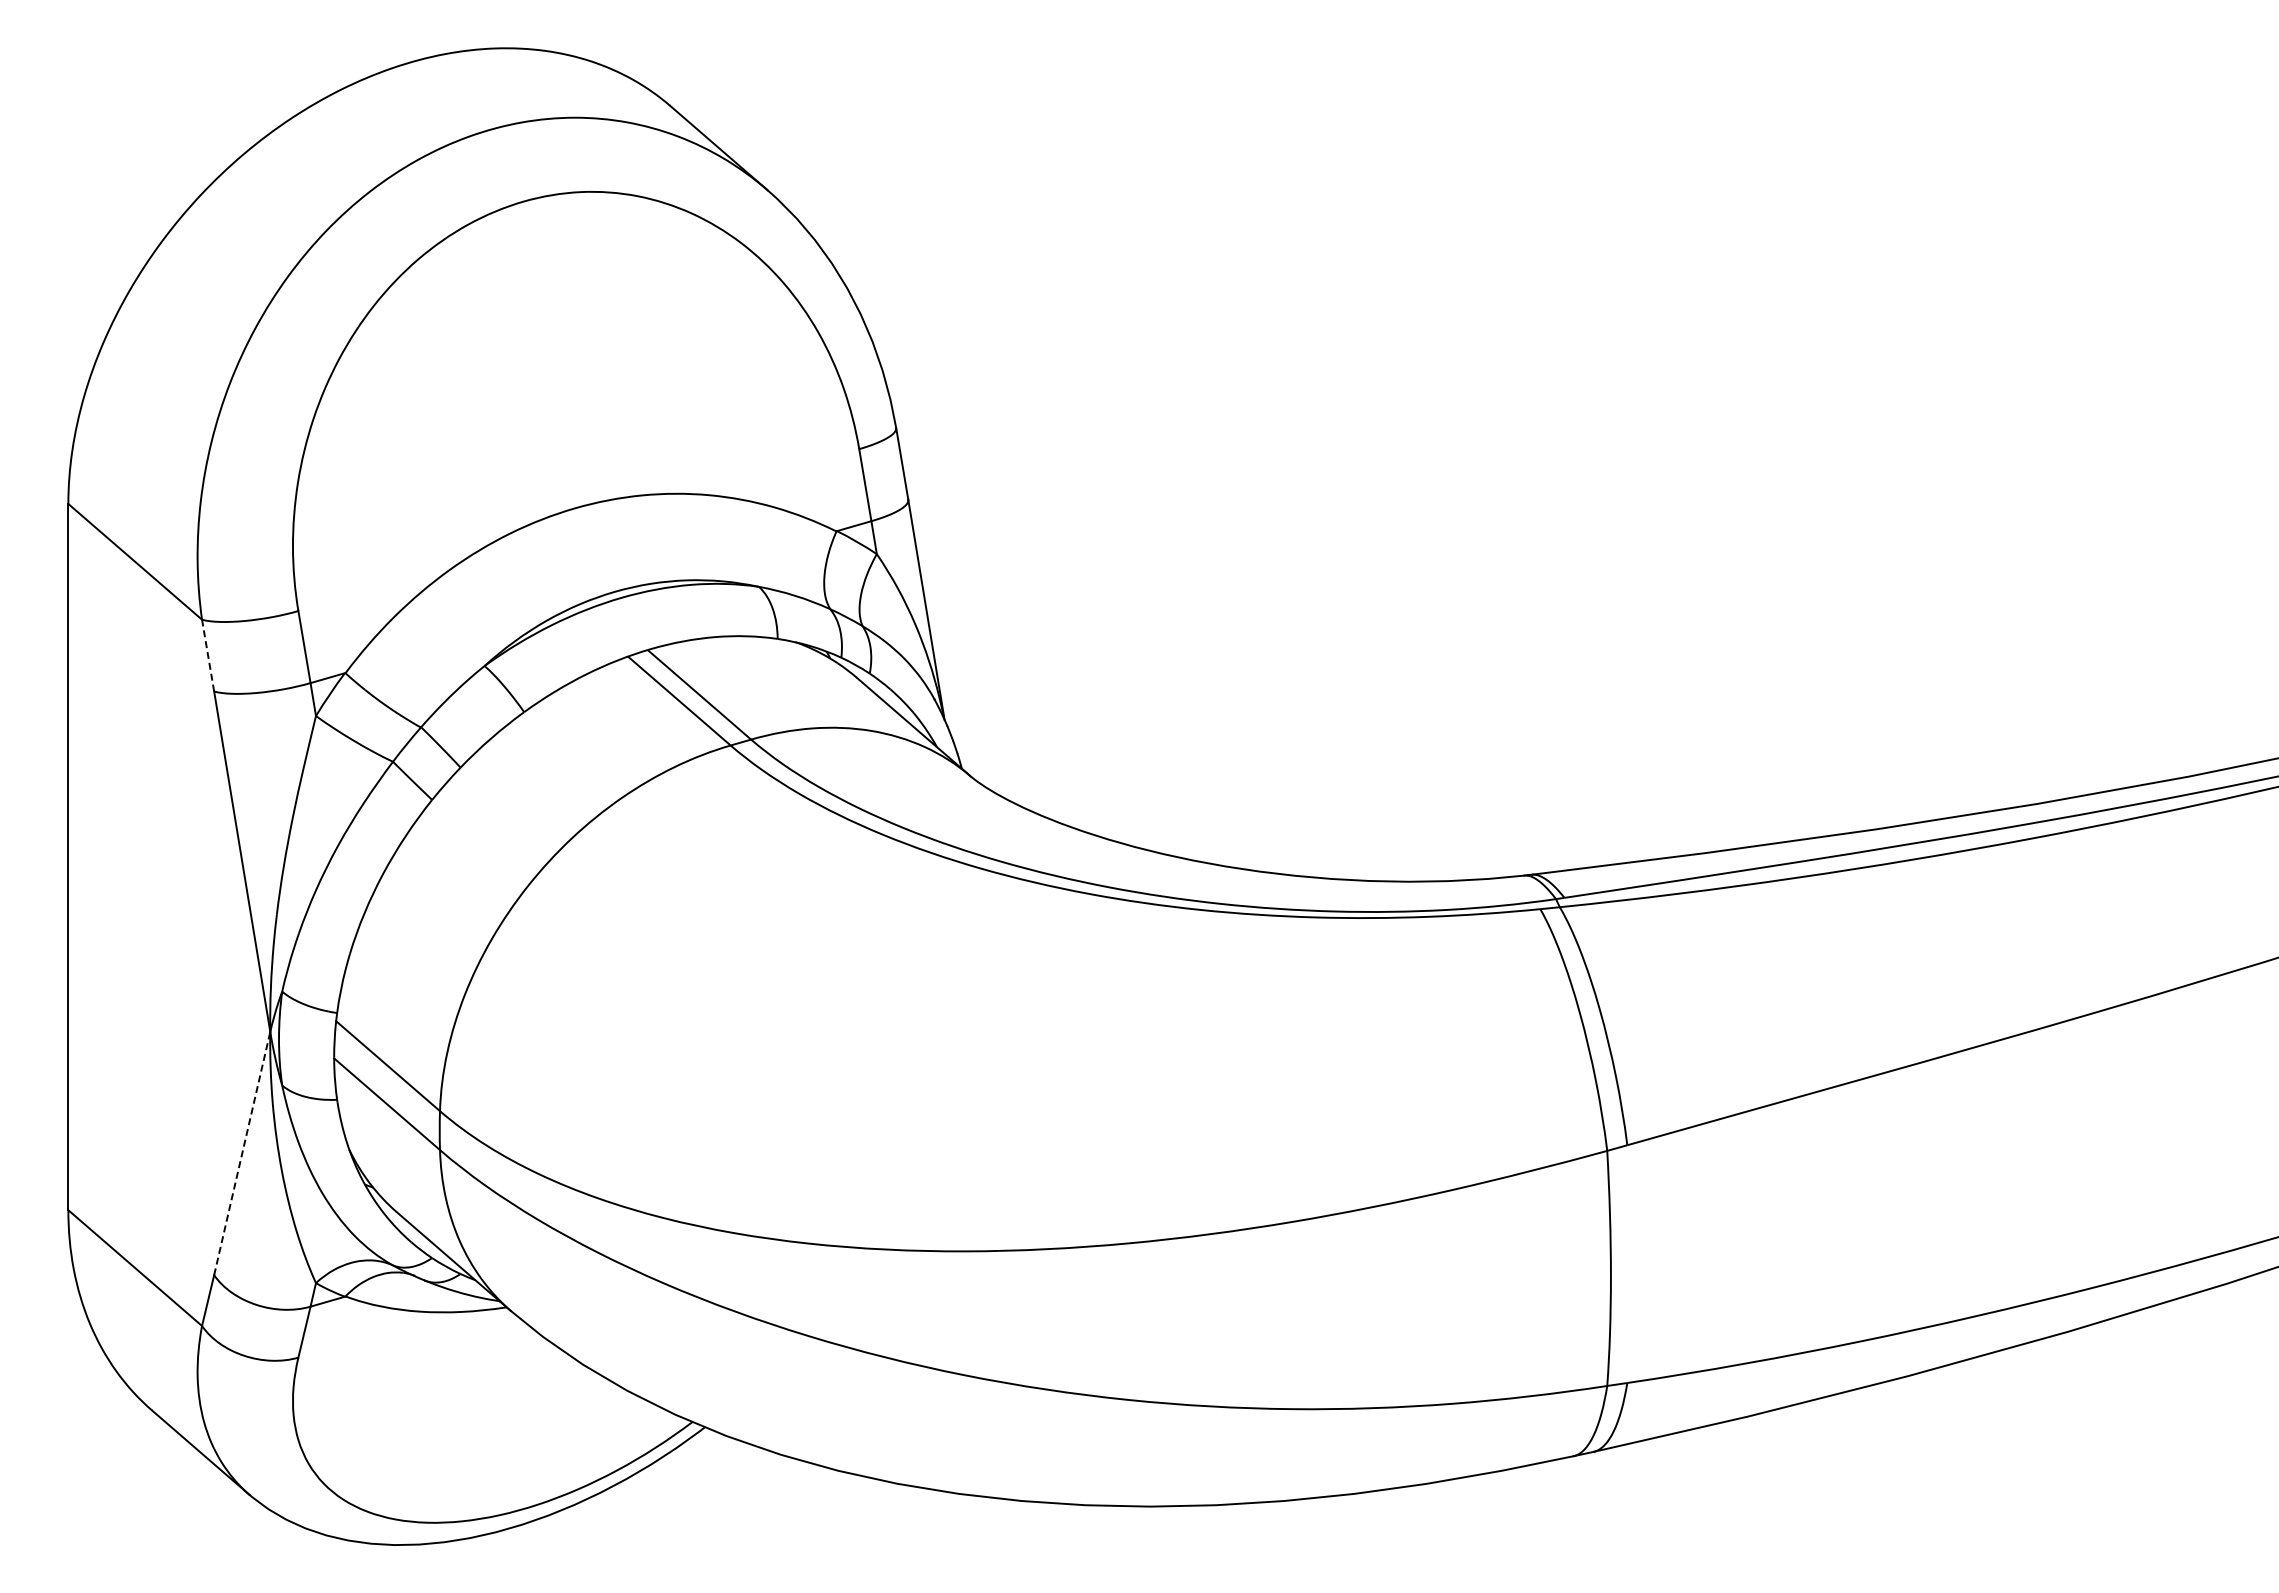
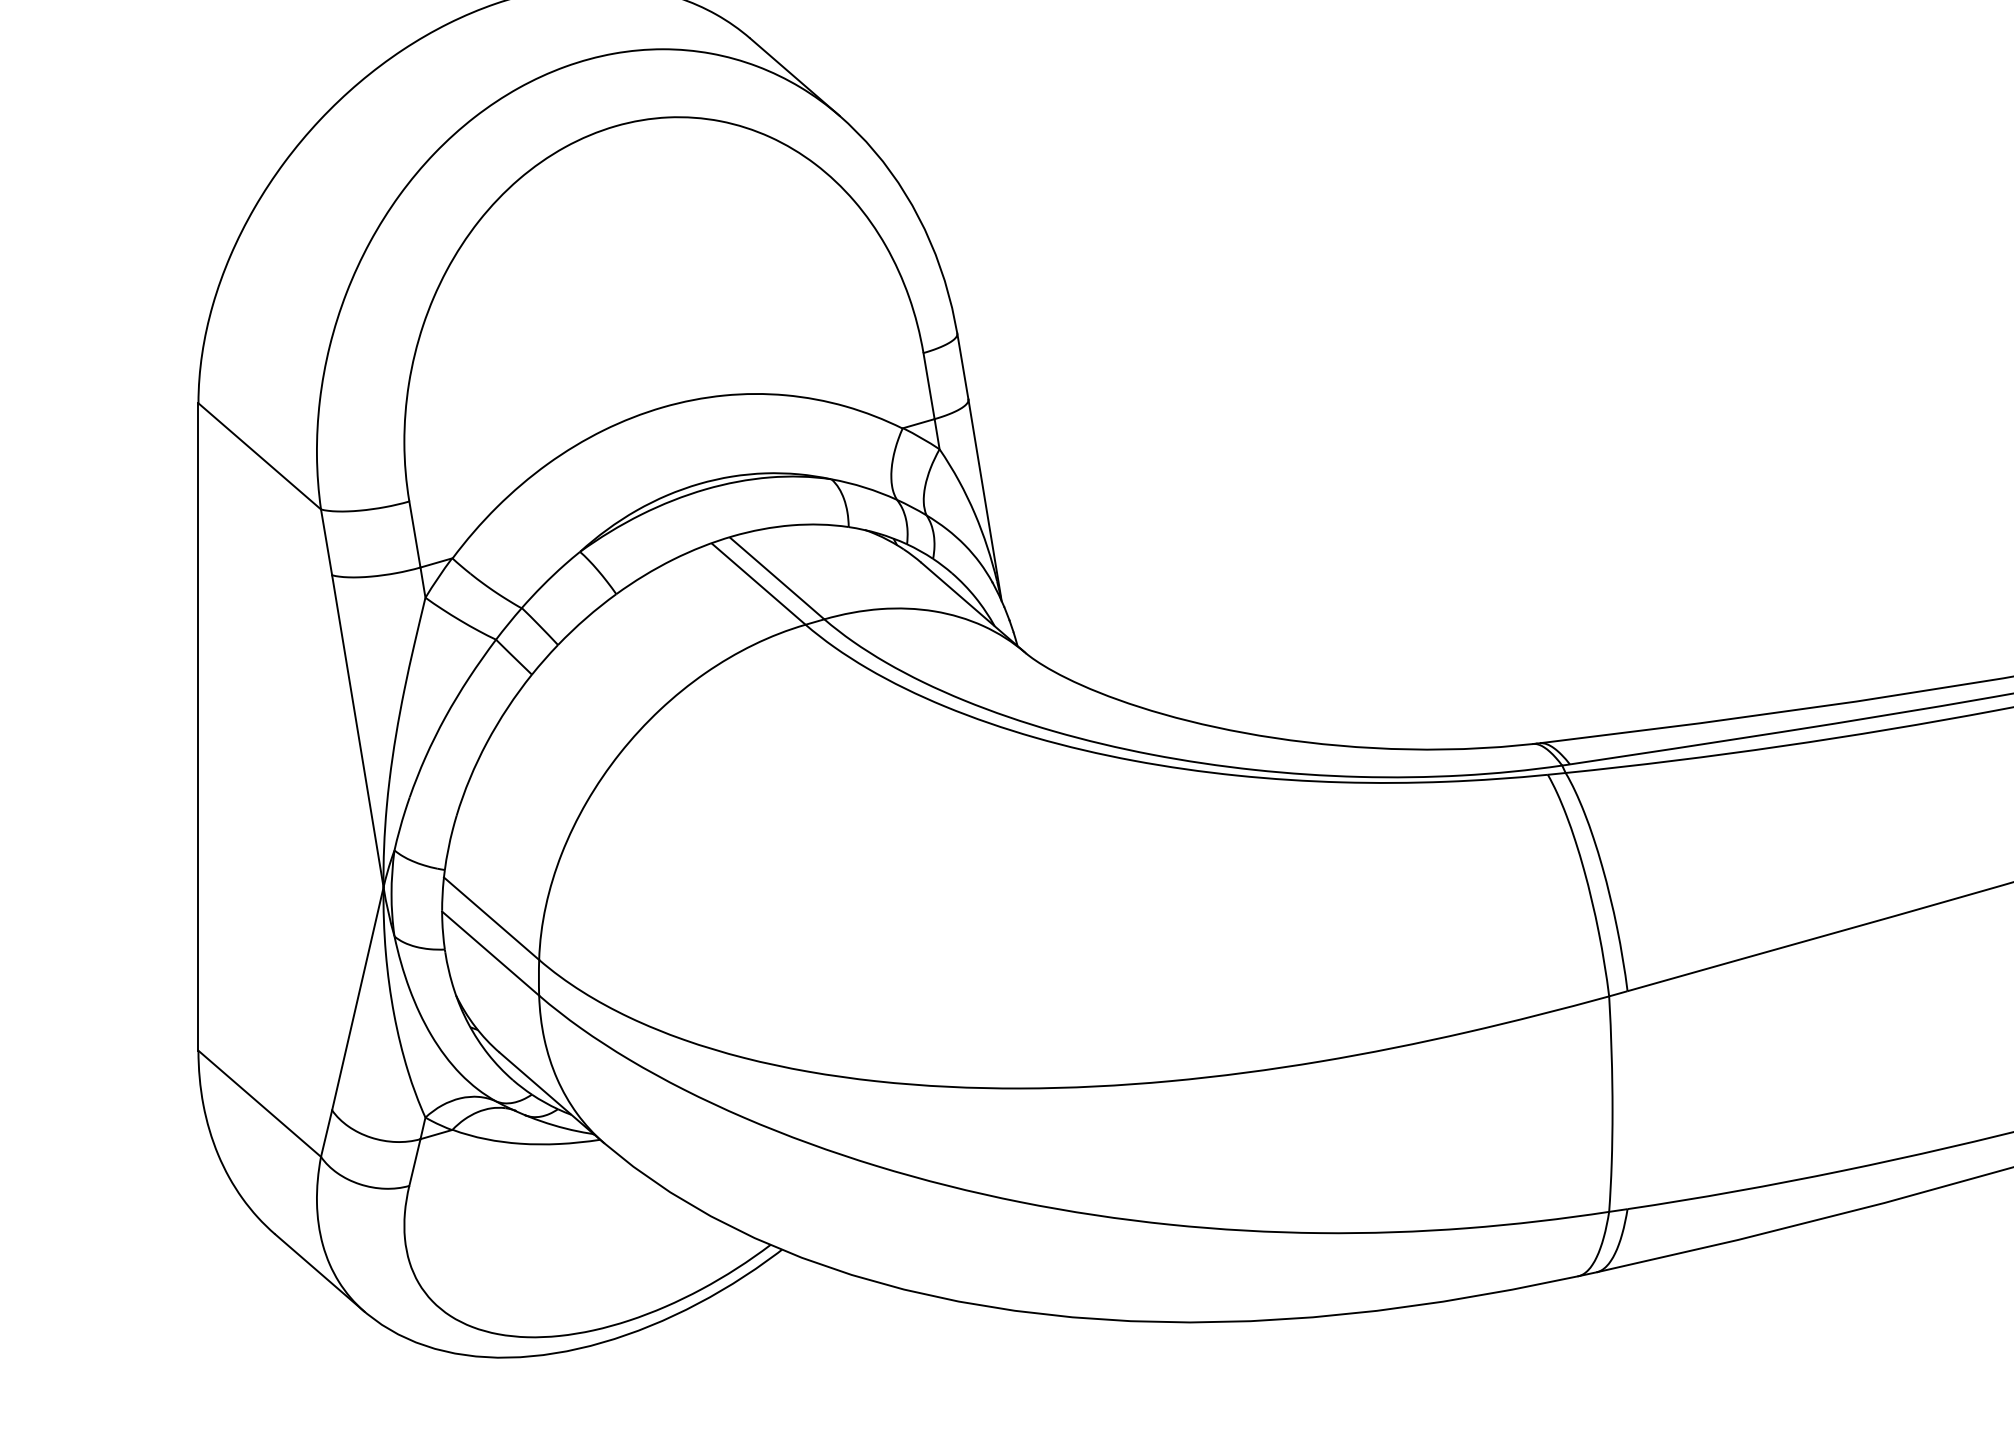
line: (208, 655) -> (326, 542), dashed -> solid
line: (242, 1153) -> (358, 998), dashed -> solid

